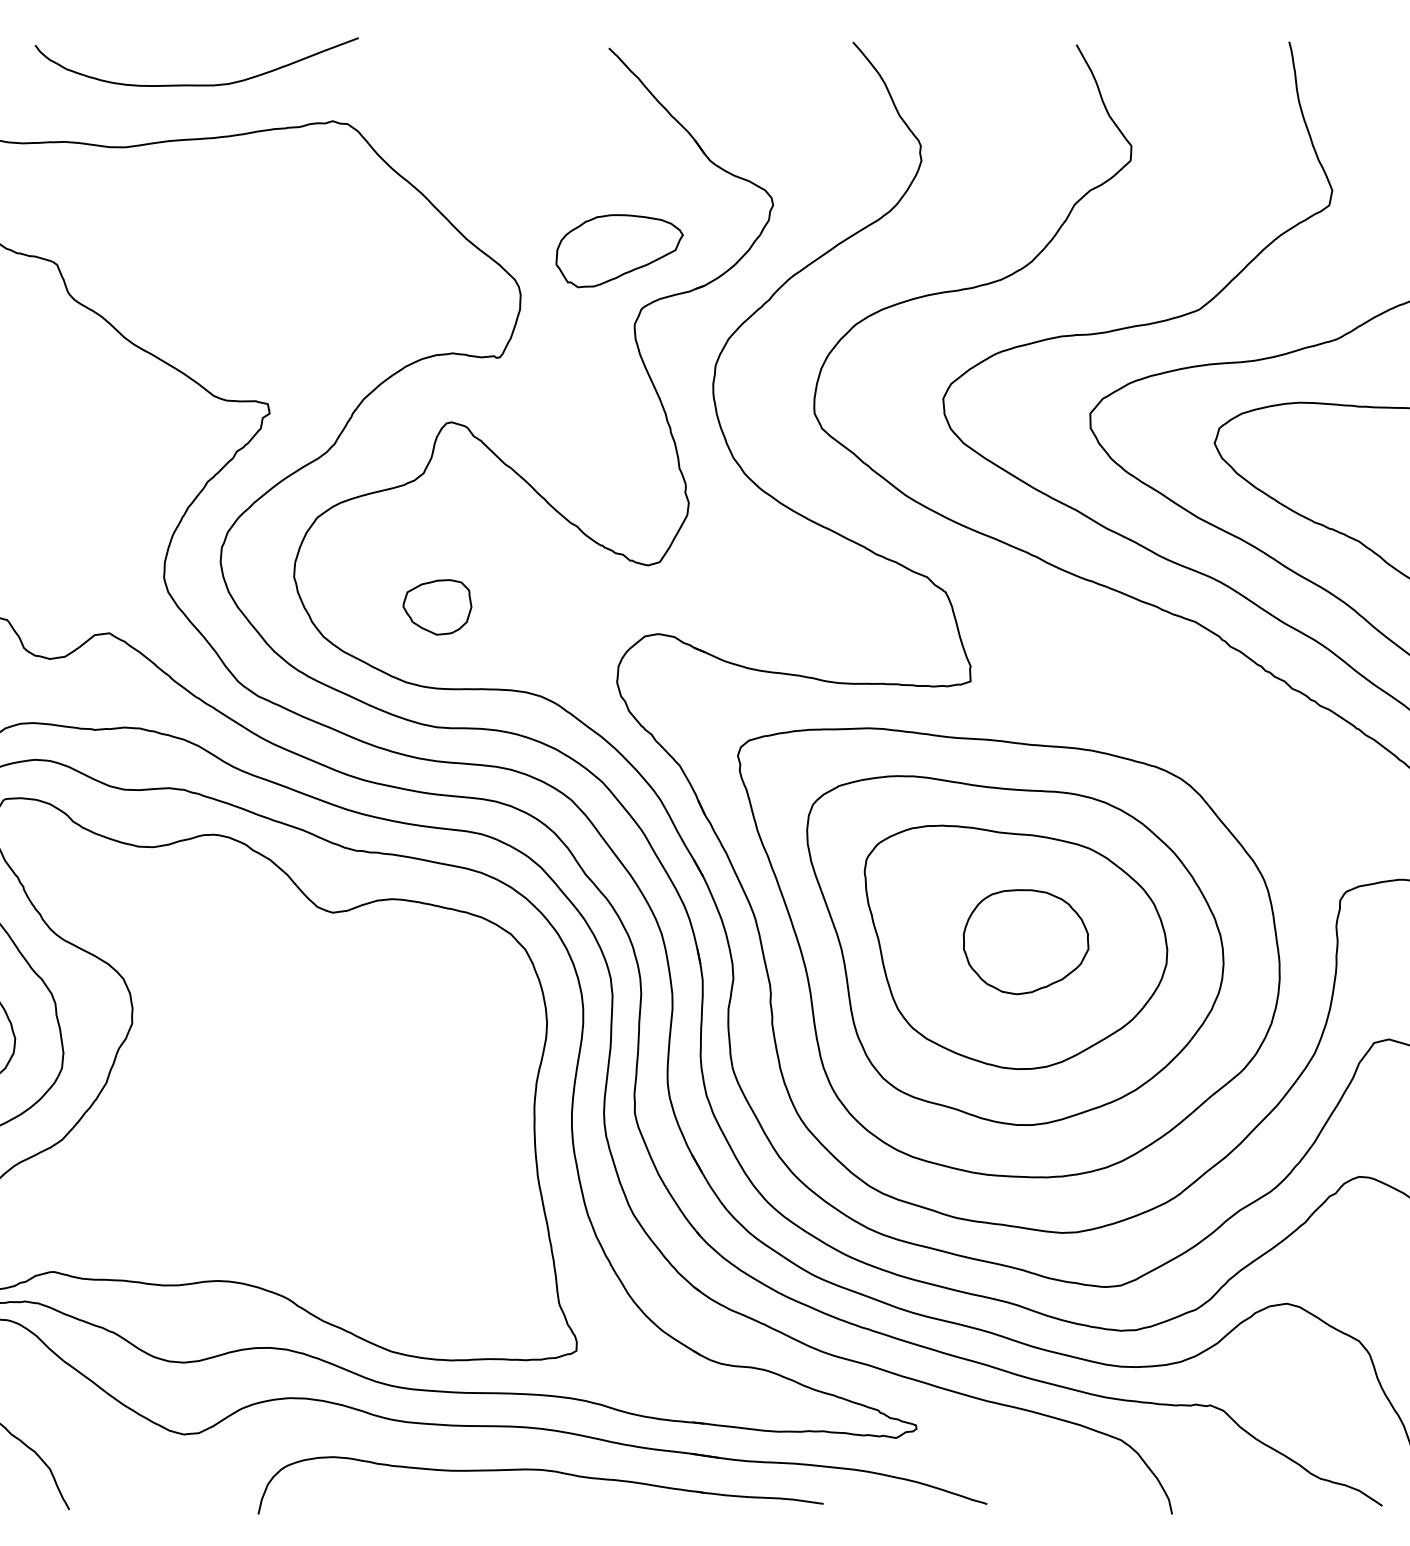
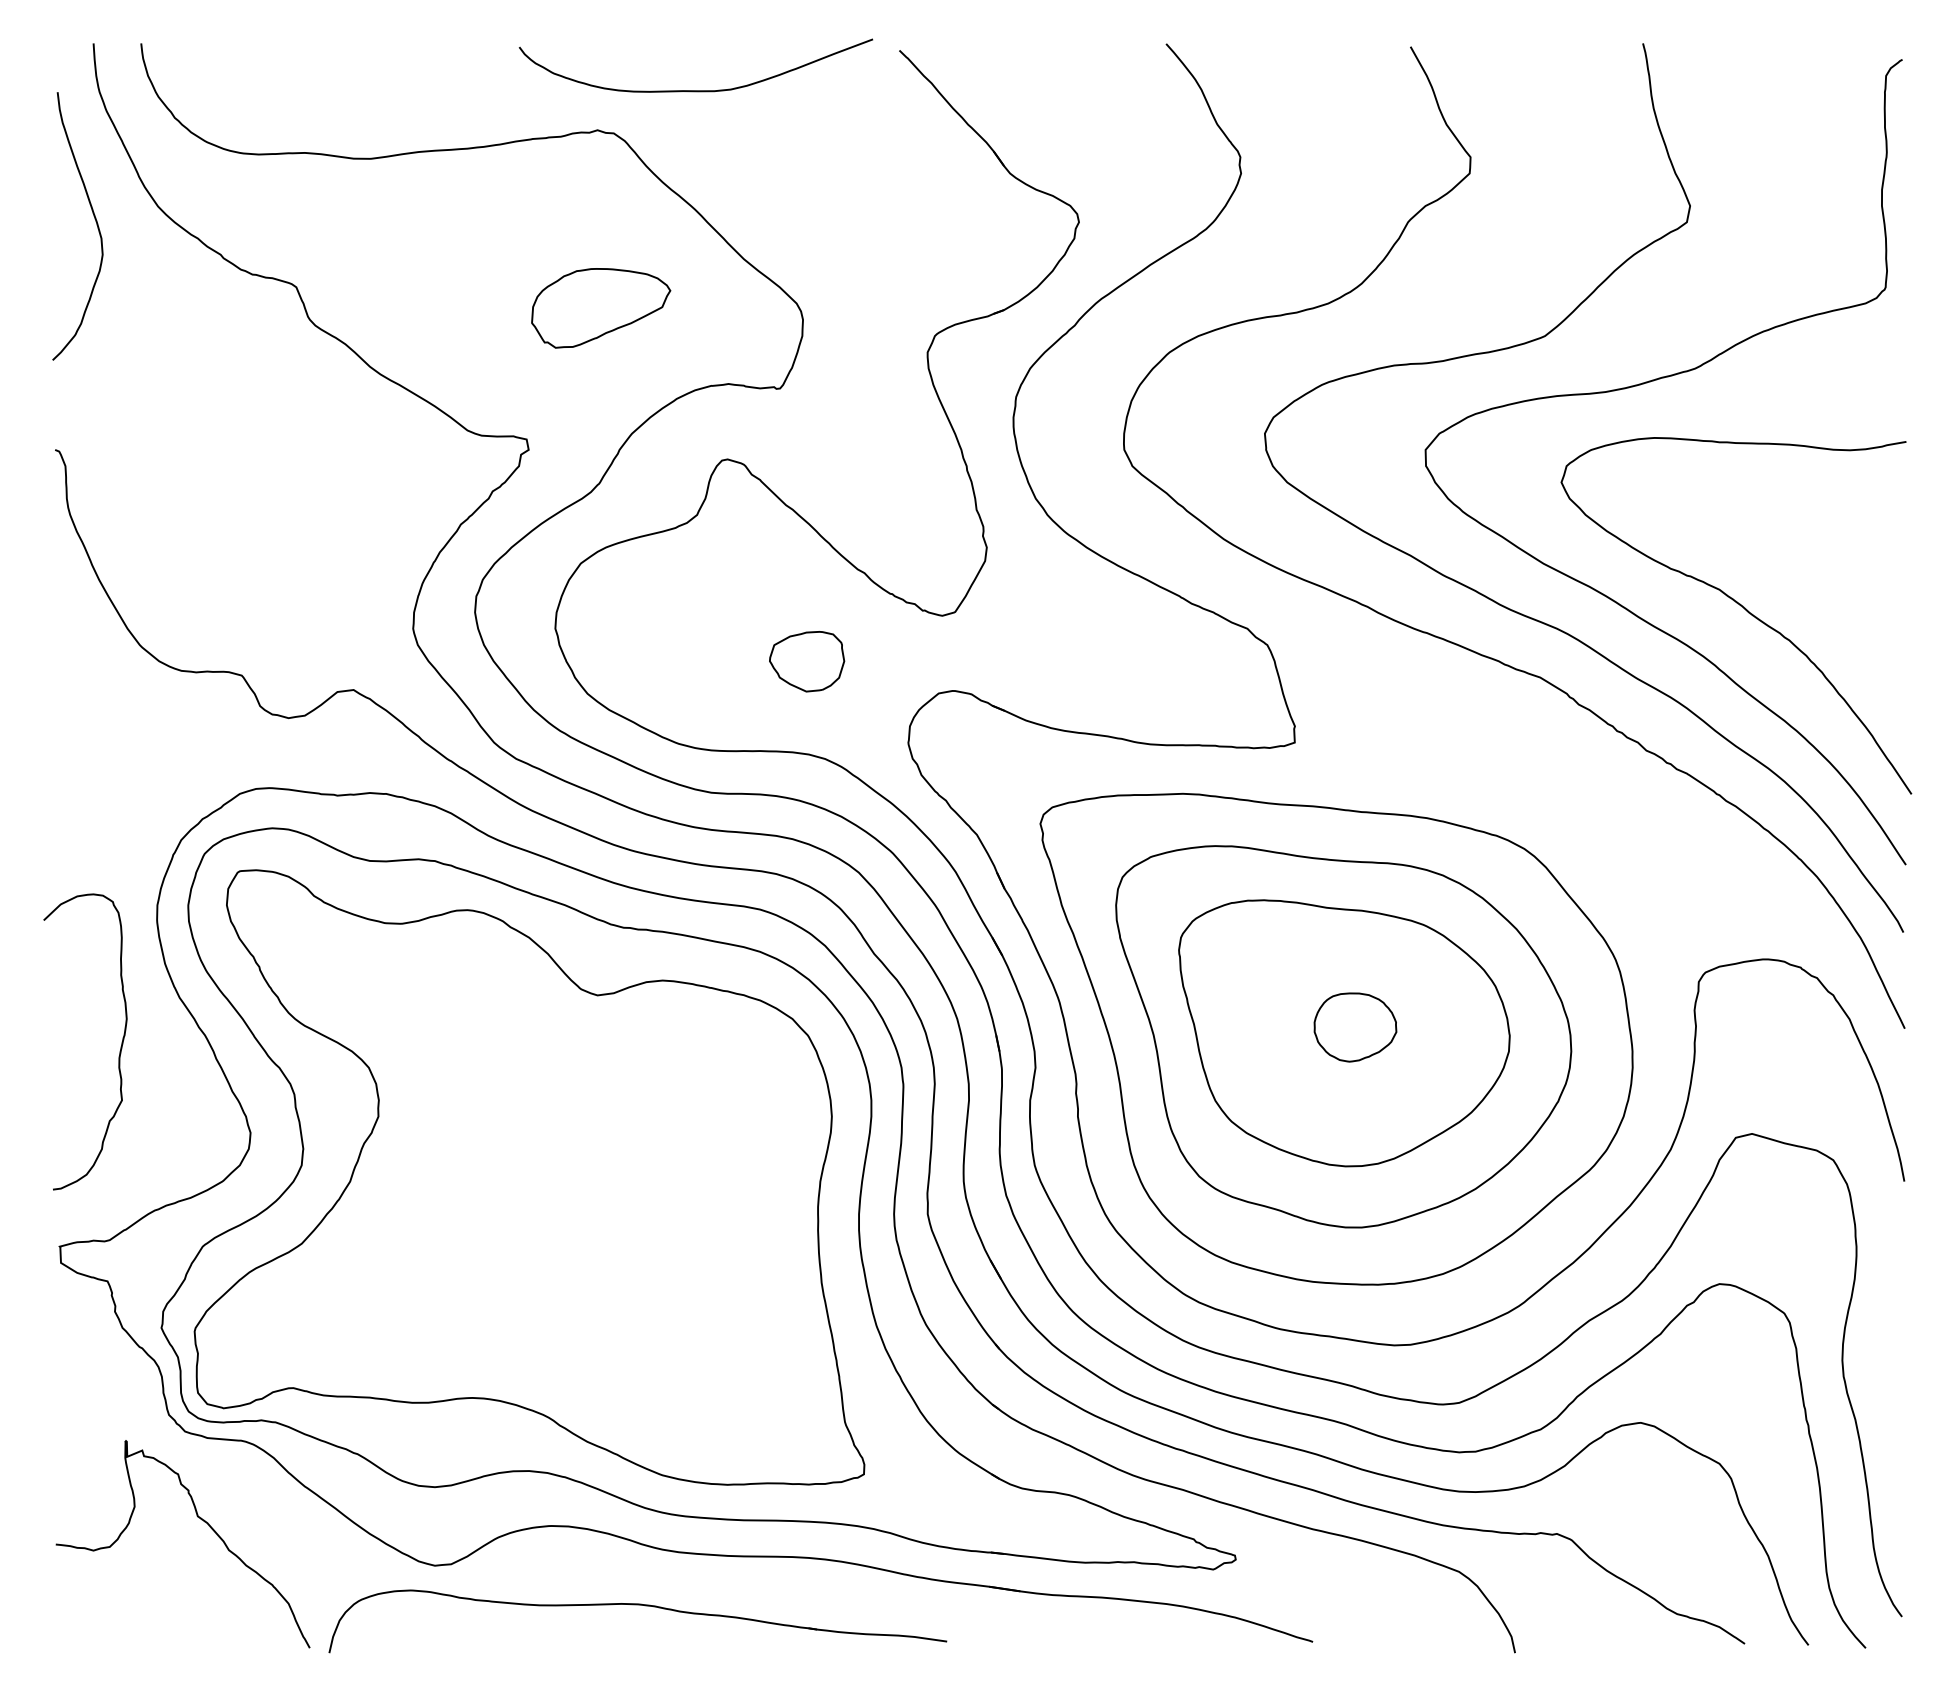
curve: (196, 84) -> (695, 90), moved
part: (619, 251) -> (601, 308), moved
part: (437, 607) -> (807, 661), moved
part: (1026, 942) -> (1355, 1027), size x0.6
part: (540, 1470) -> (637, 1605), moved

